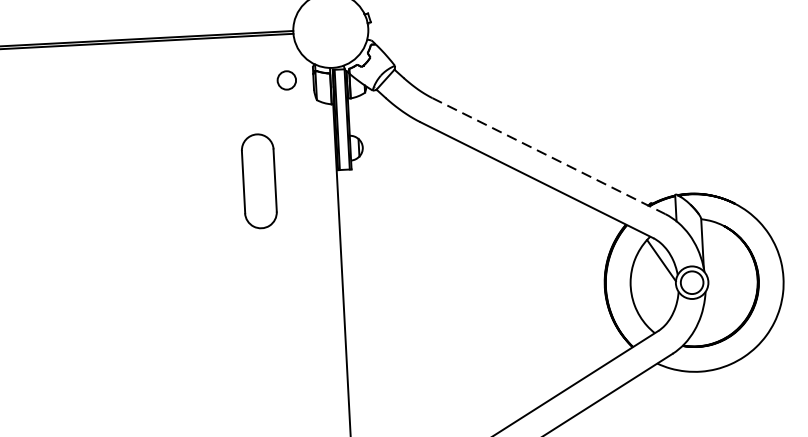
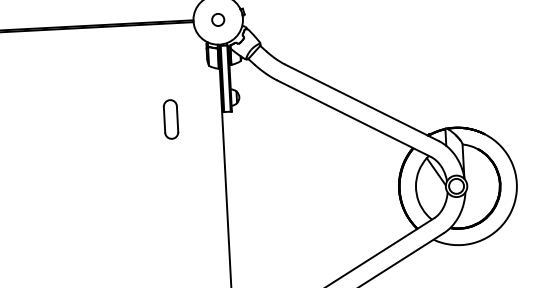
circle: (287, 79) -> (218, 19), moved
line: (549, 155) -> (362, 102), dashed -> solid
part: (258, 181) -> (170, 119), size x0.62

